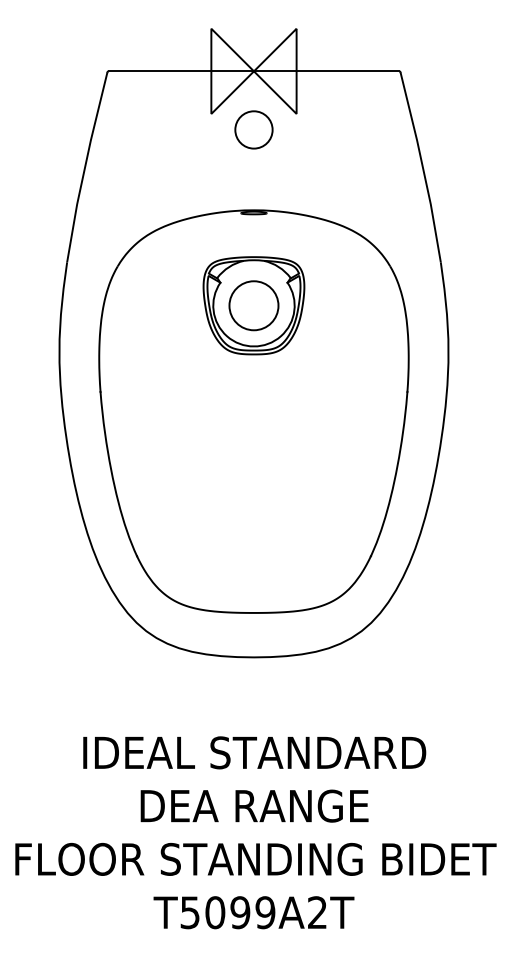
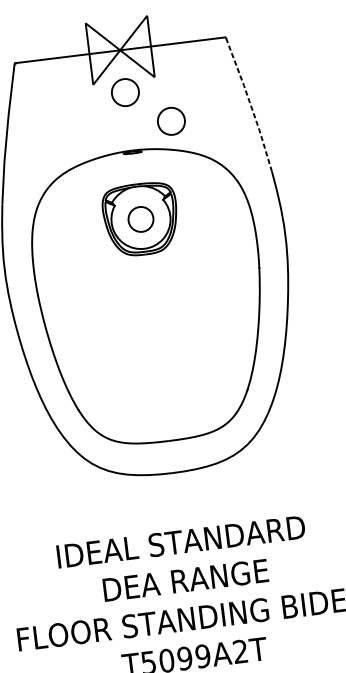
line: (422, 166) -> (250, 104), solid -> dashed
circle: (311, 176) -> (171, 121), added
circle: (253, 305) -> (140, 219), size x0.7

